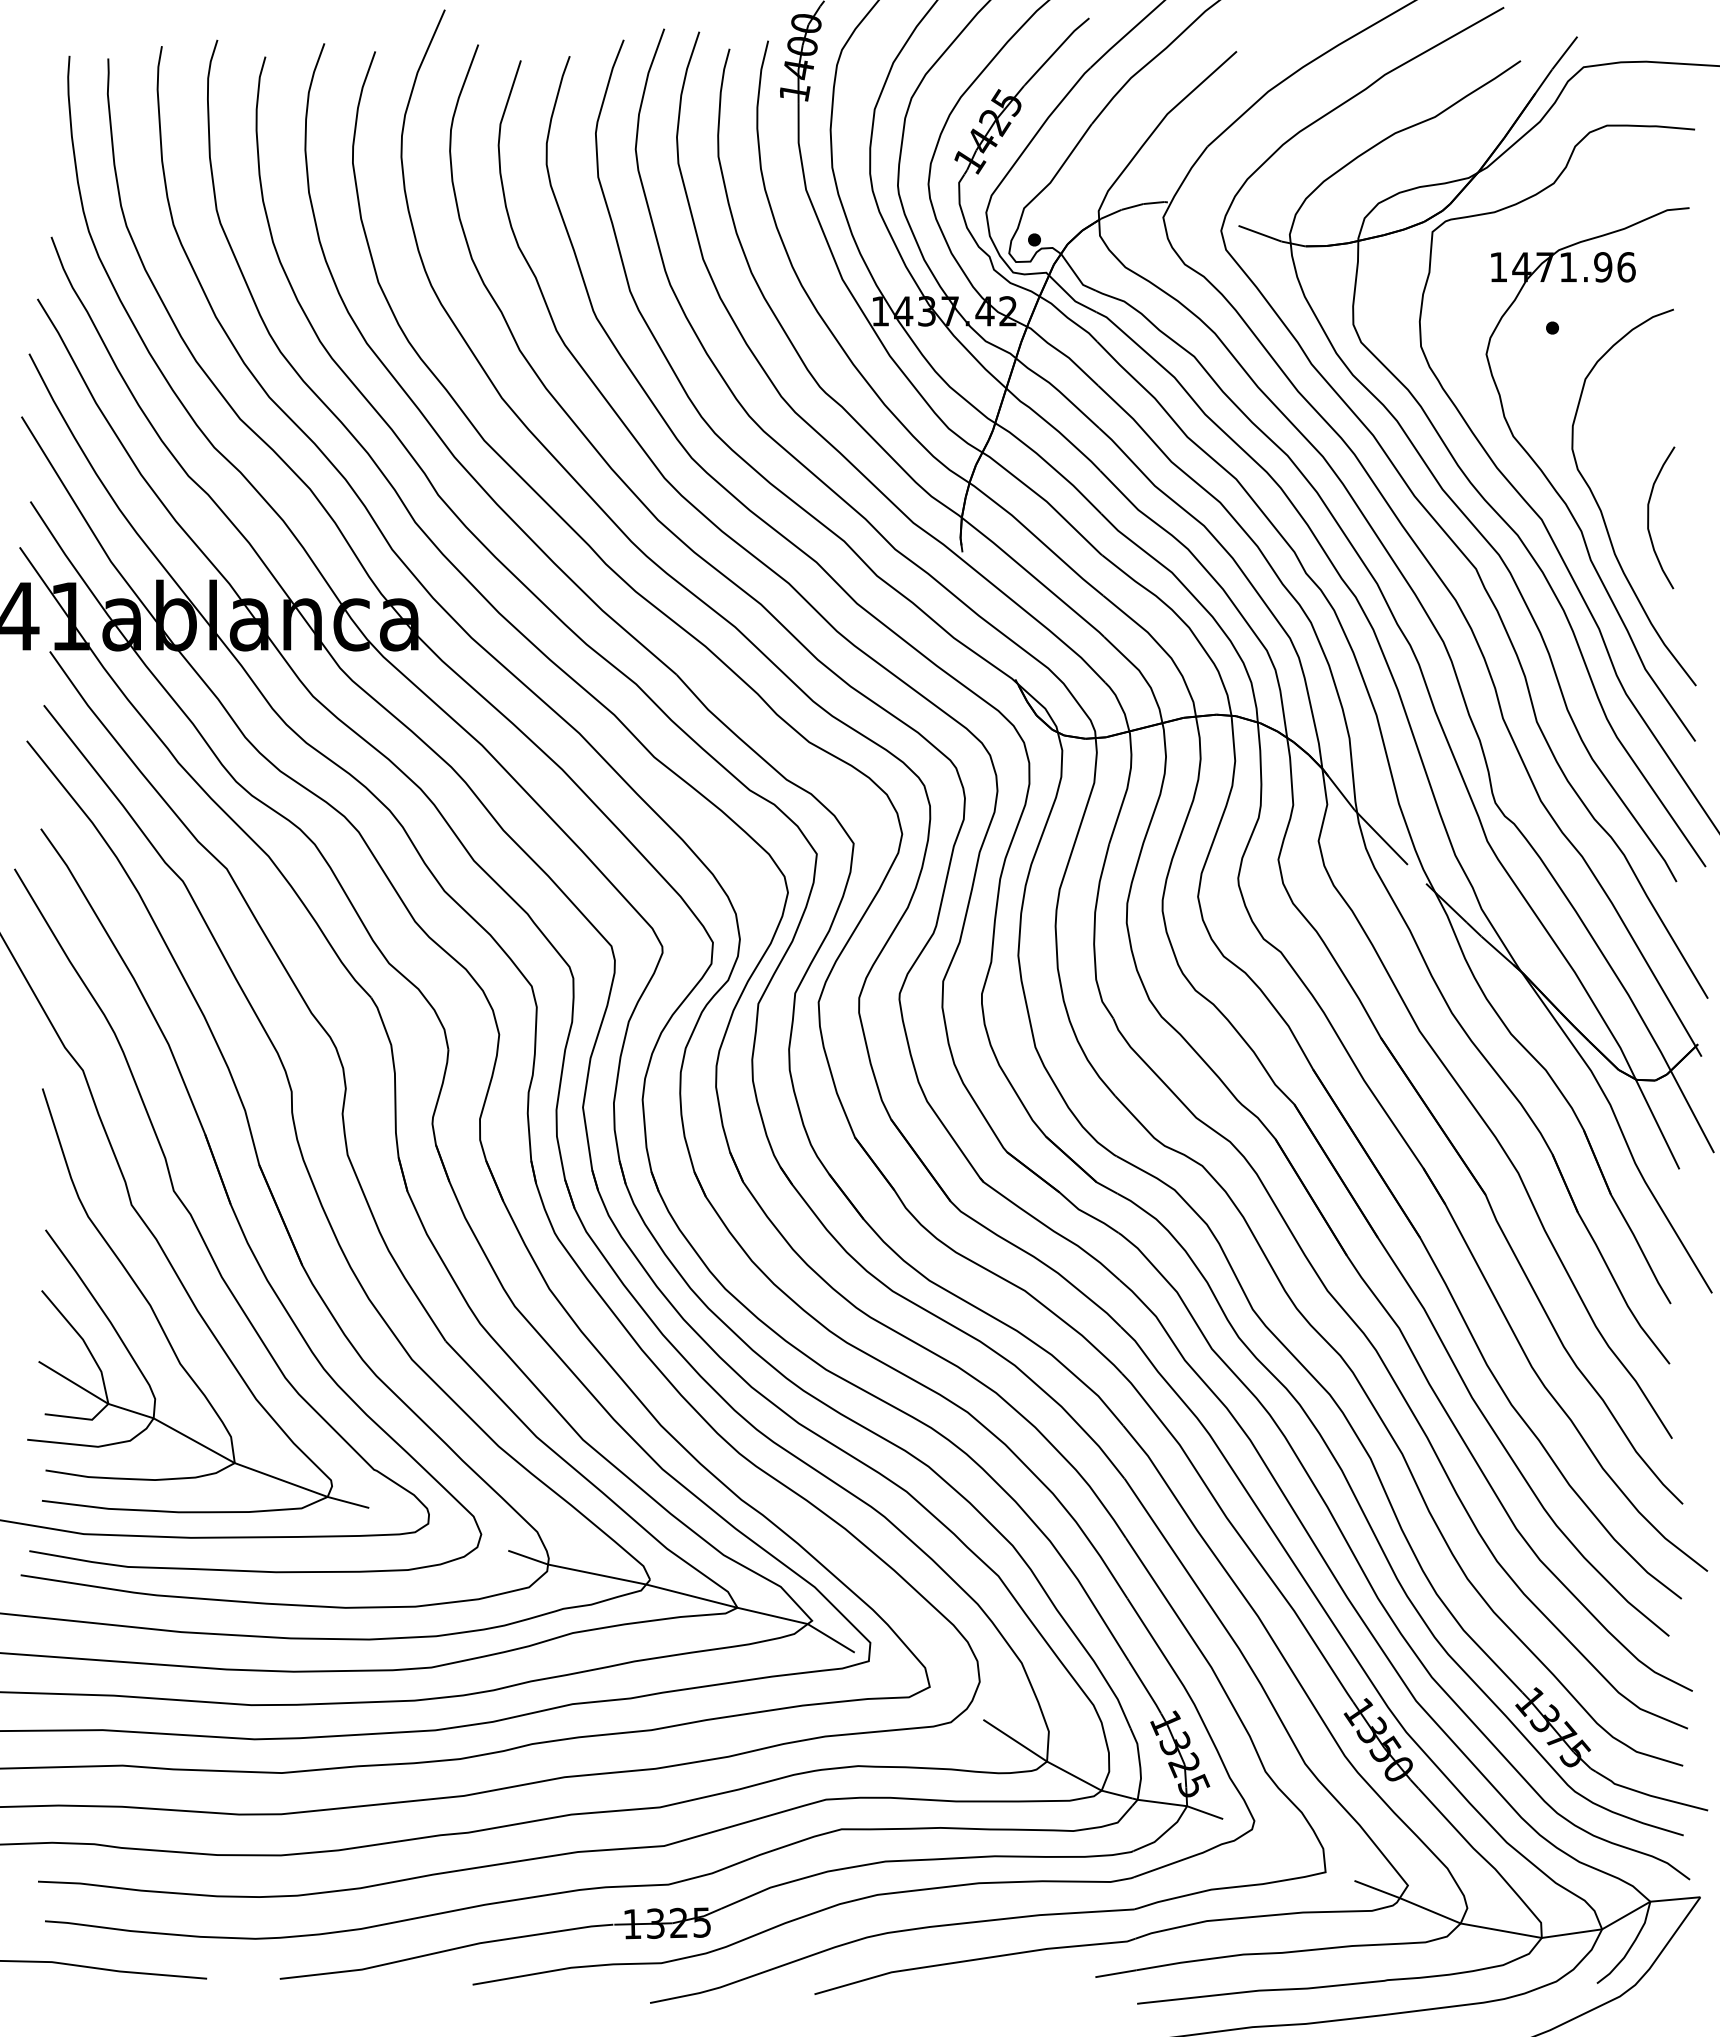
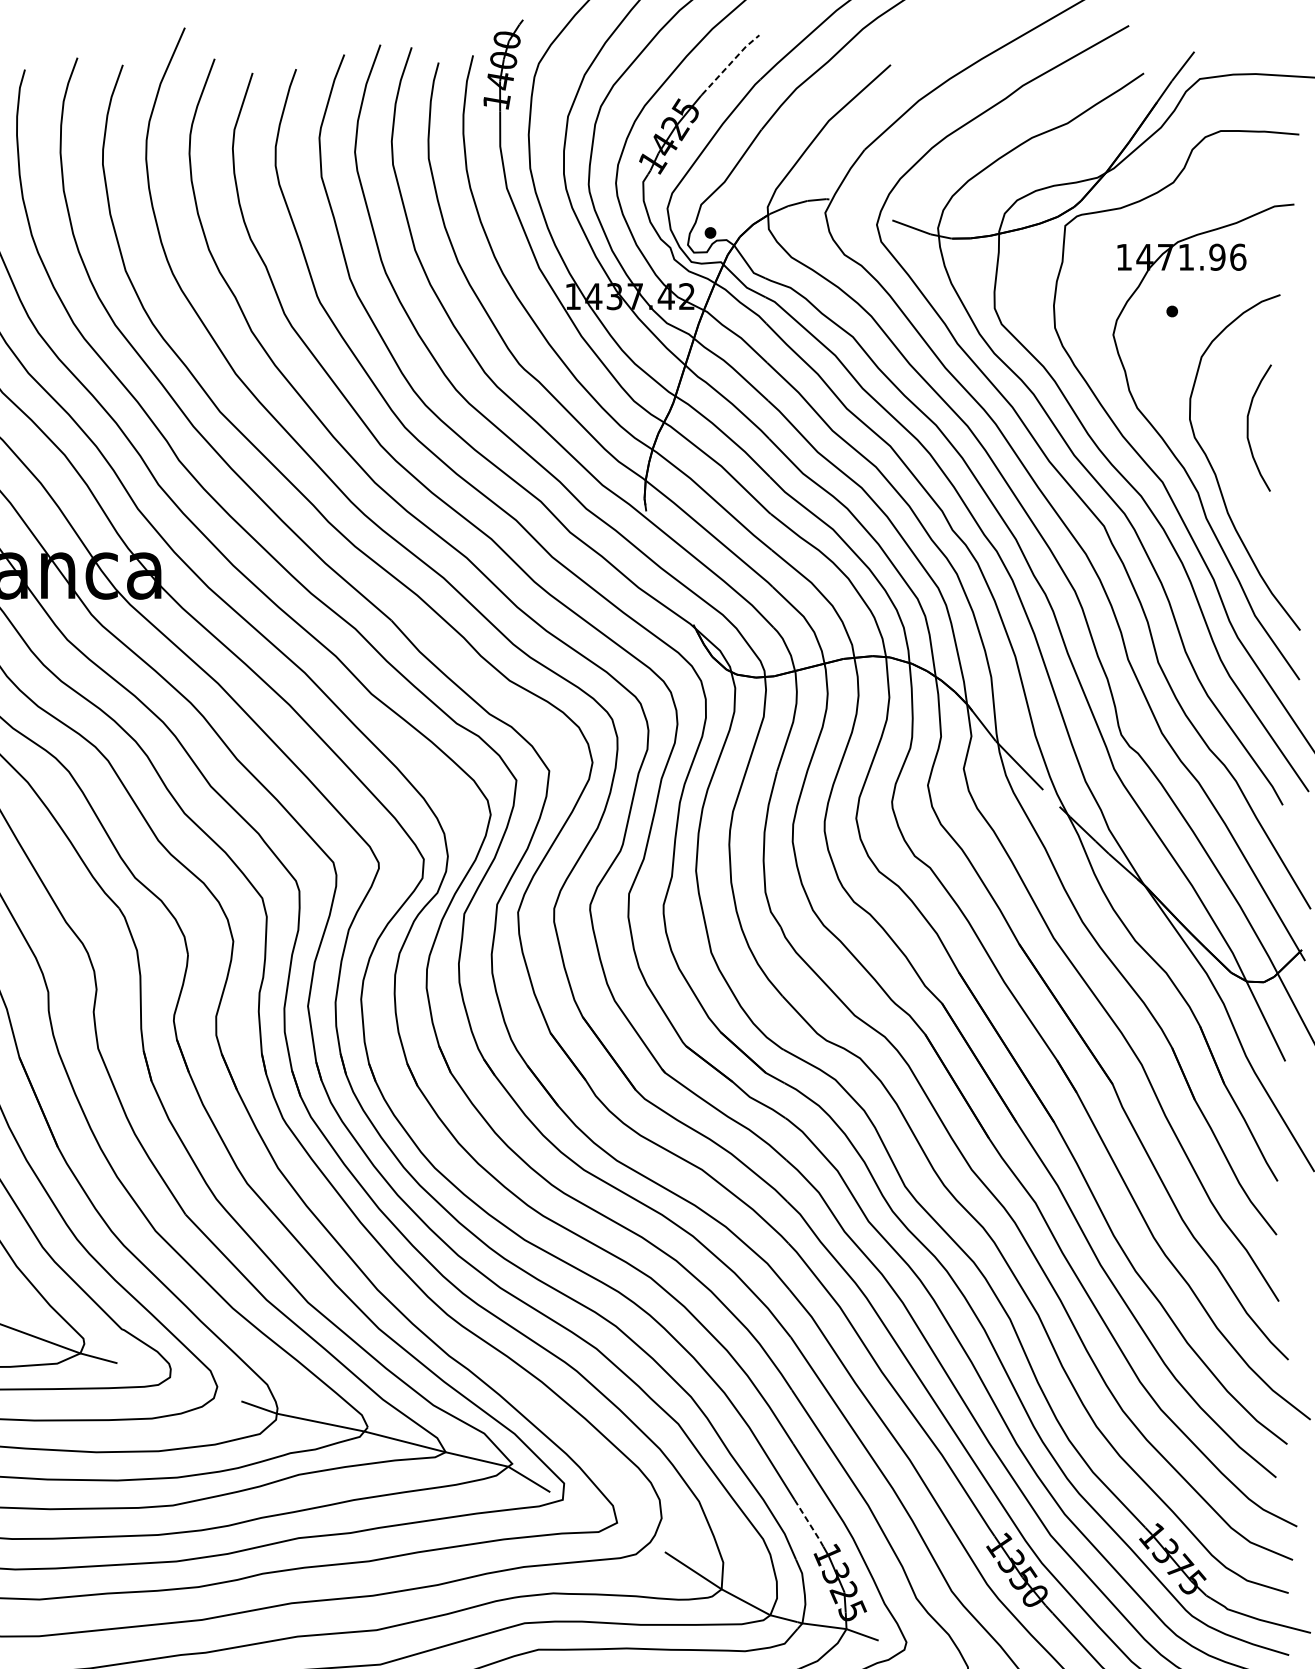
line: (1056, 50) -> (730, 64), solid -> dashed
curve: (1649, 517) -> (1248, 427), moved
line: (1145, 1688) -> (809, 1524), solid -> dashed

